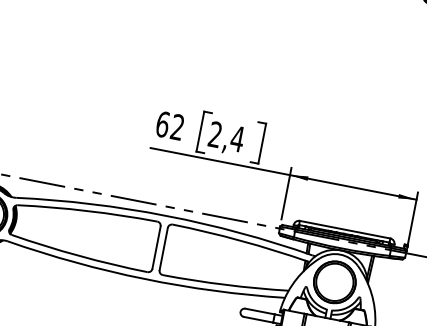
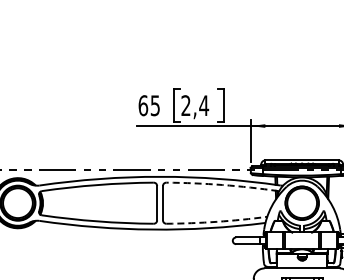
text: (176, 126) -> (154, 105), 62 -> 65
arc: (241, 241) -> (222, 185), solid -> dashed
arc: (225, 284) -> (216, 221), solid -> dashed

